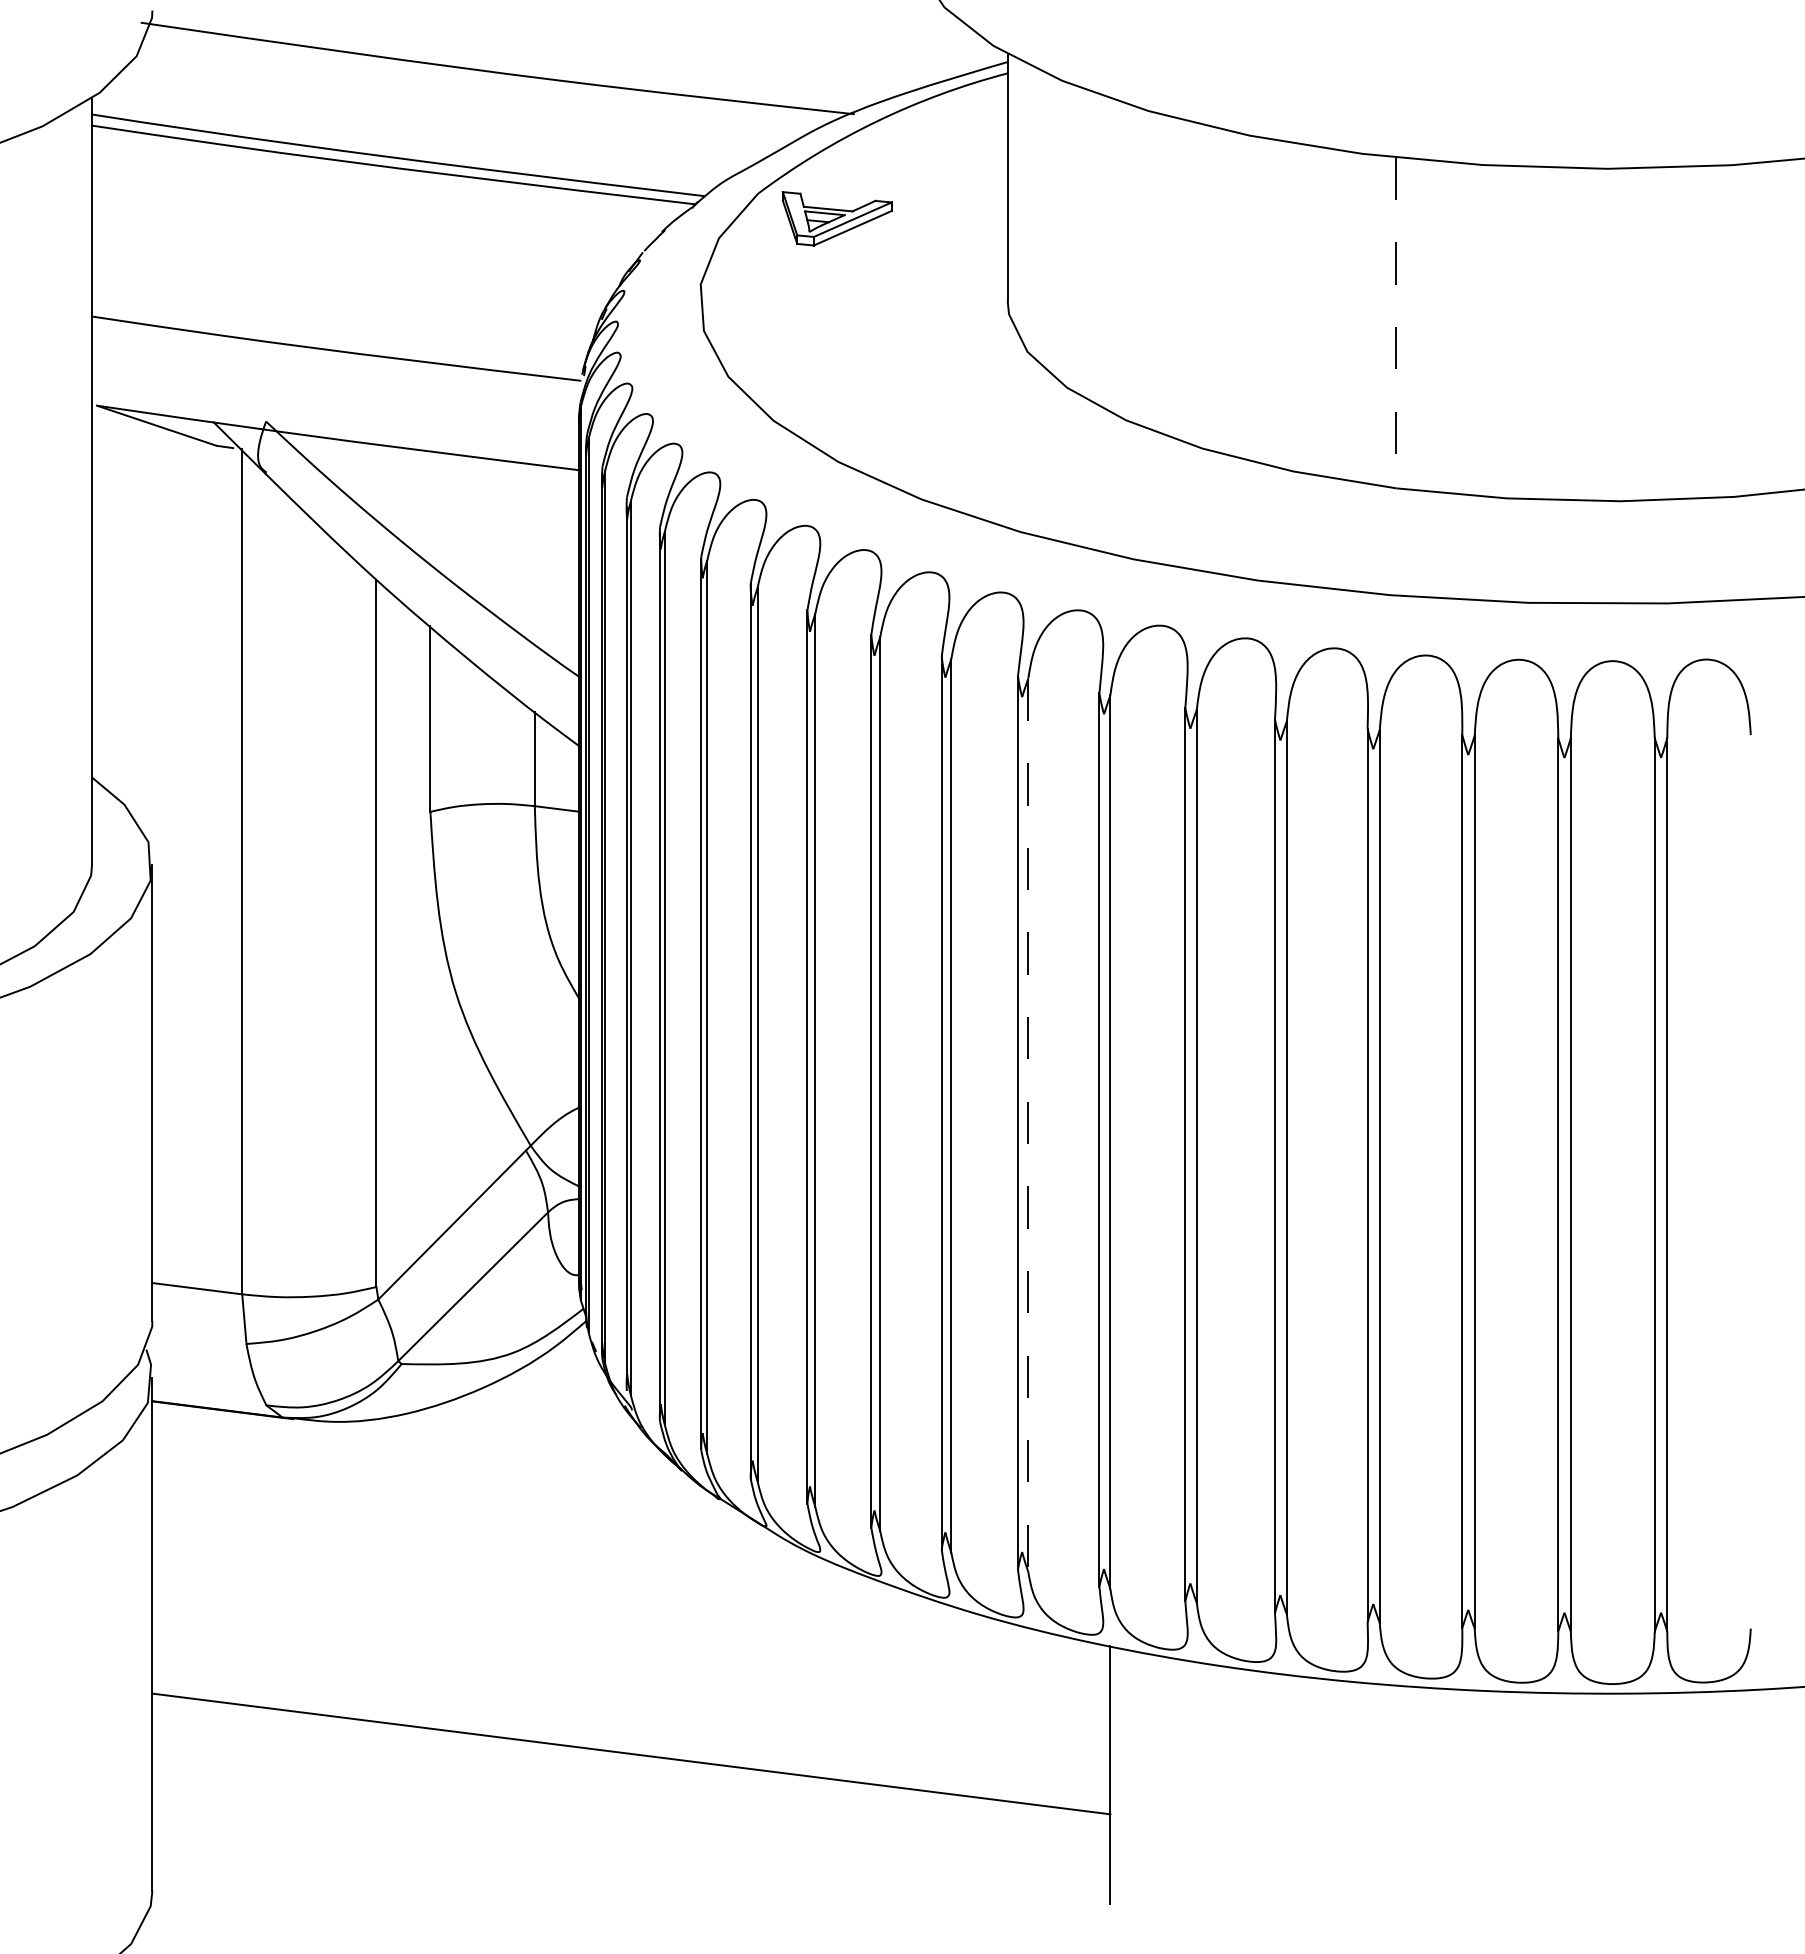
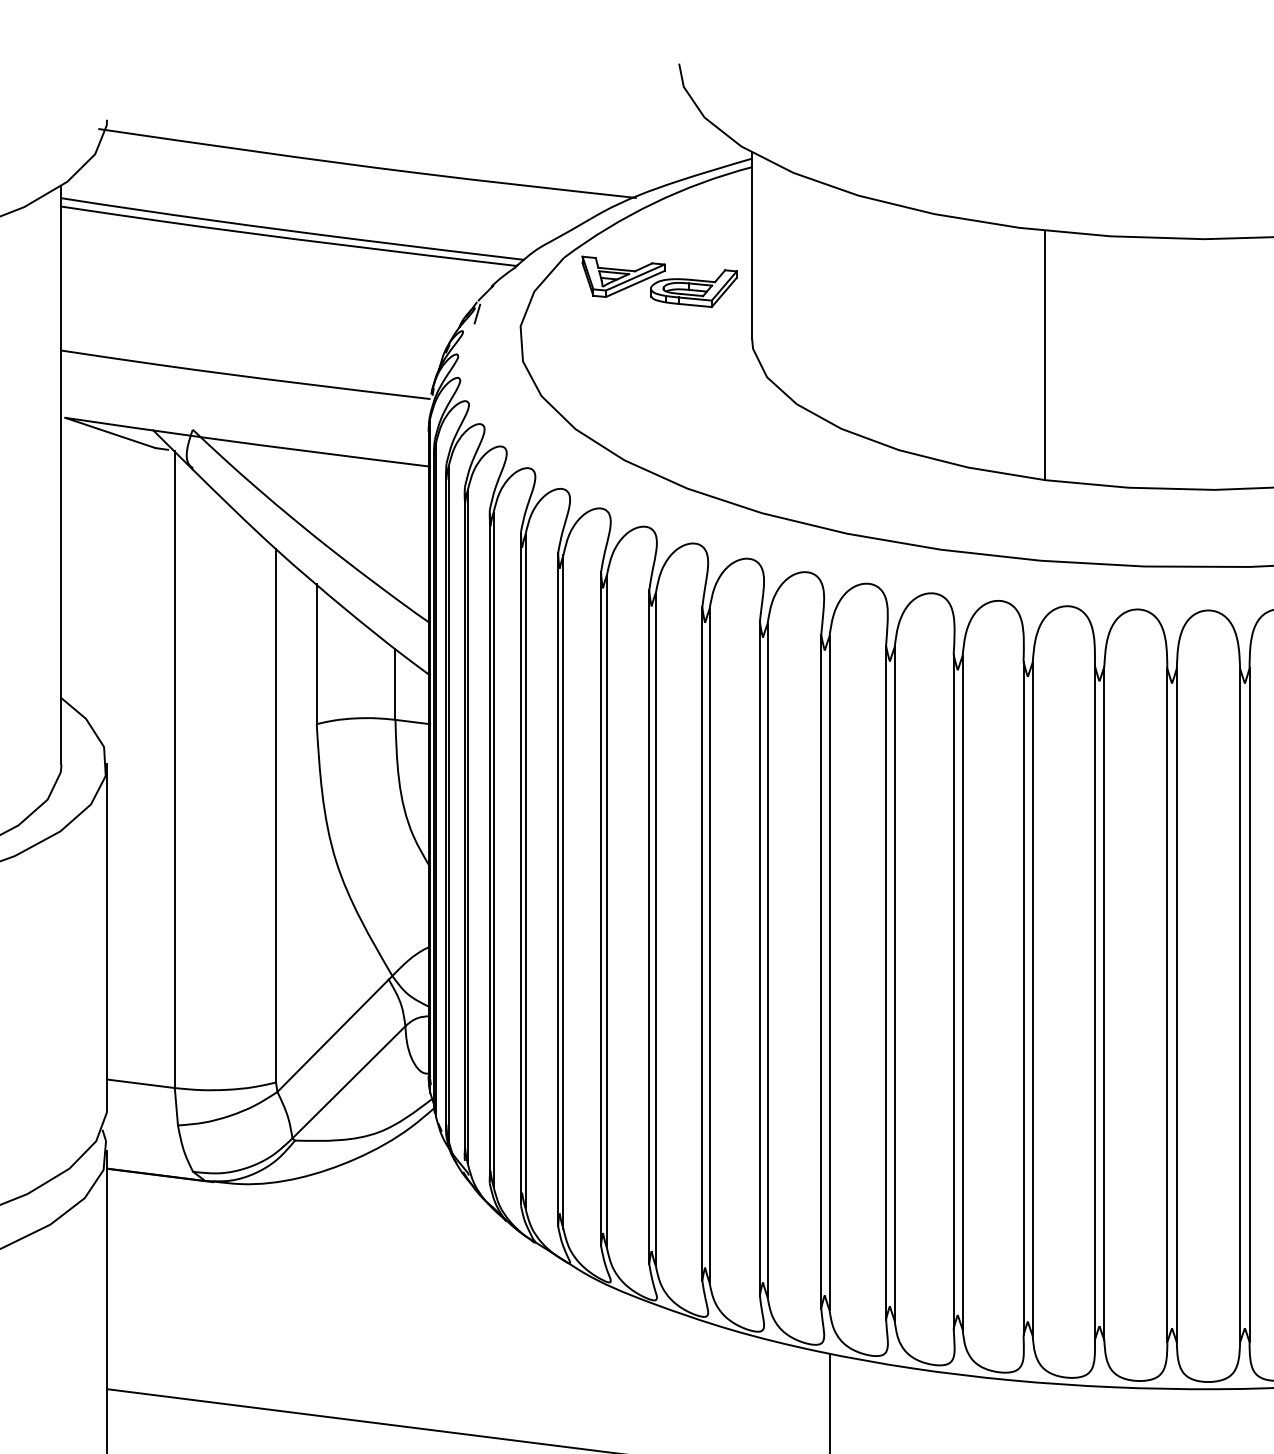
part: (930, 234) -> (693, 288), added
line: (643, 267) -> (477, 313), added
line: (1396, 323) -> (1045, 355), dashed -> solid
line: (1028, 1125) -> (767, 960), dashed -> solid

